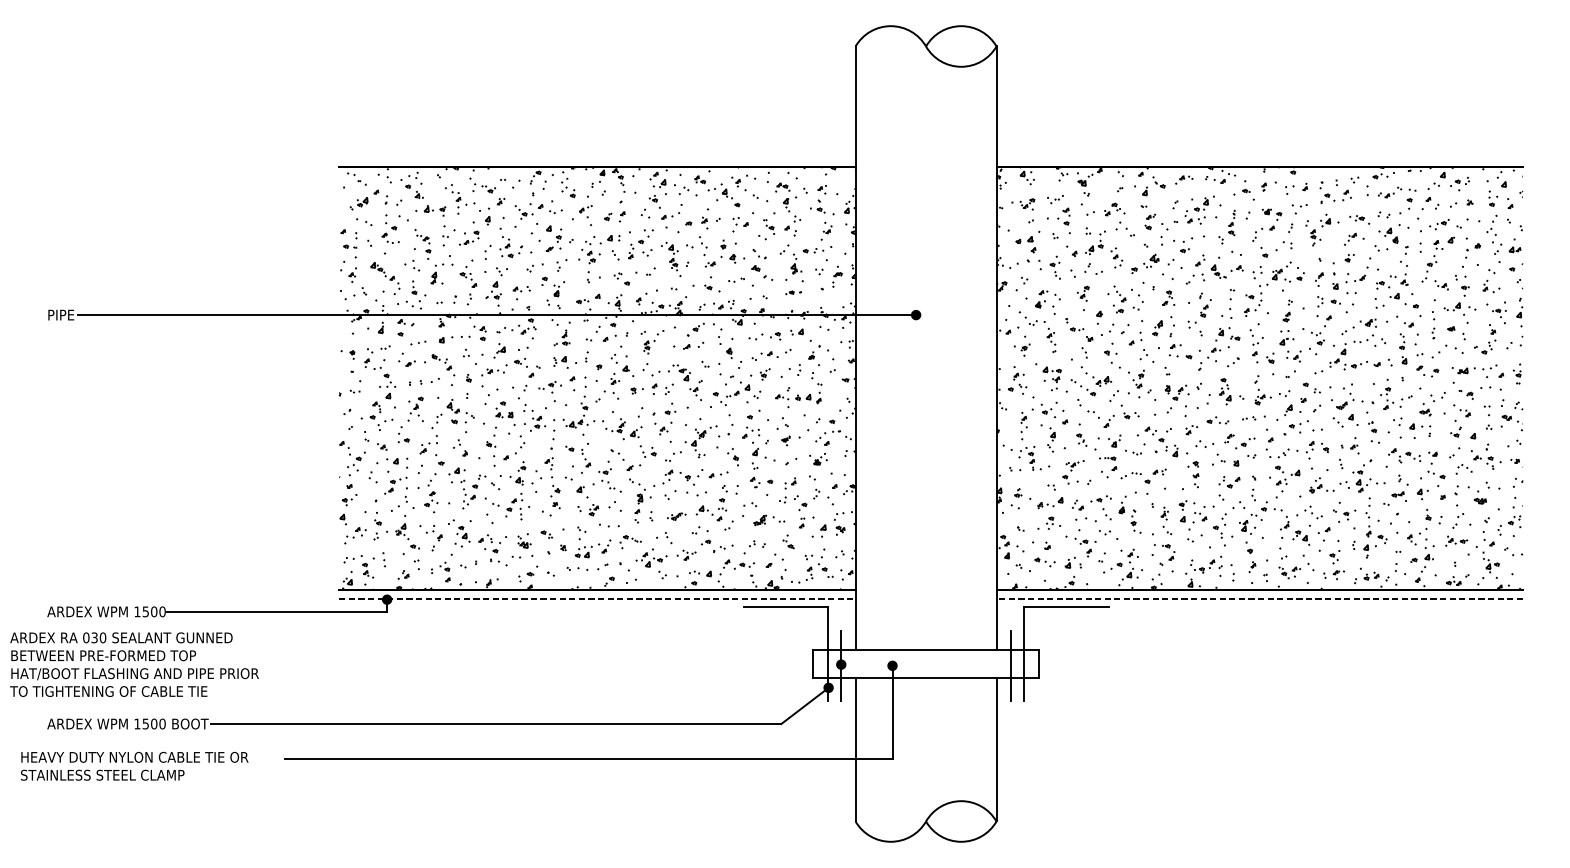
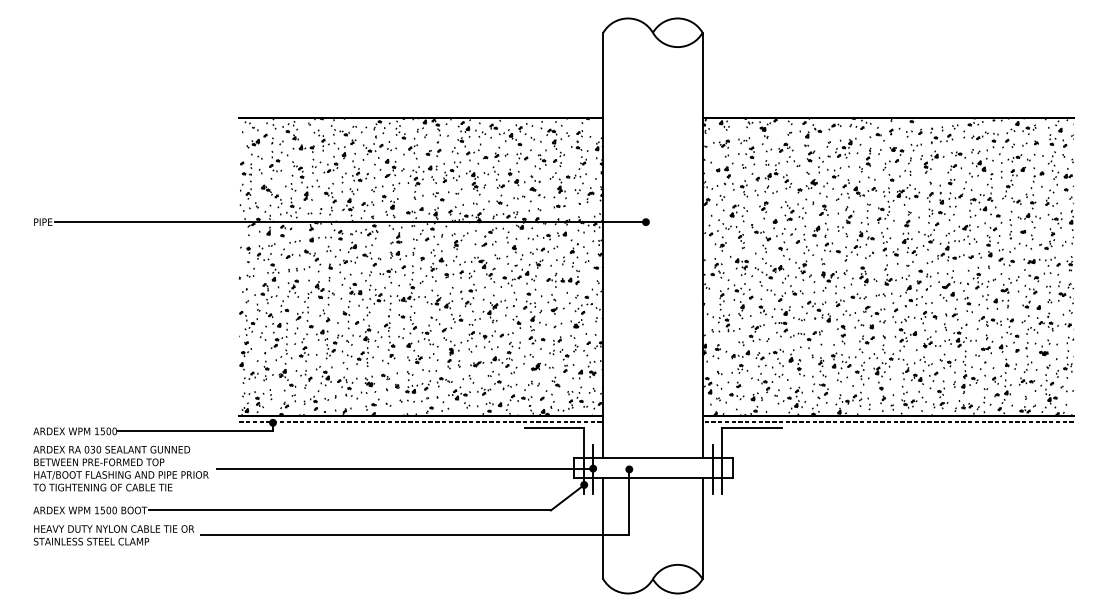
text: (134, 664) -> (120, 468), moved
line: (574, 664) -> (405, 468), added
text: (134, 765) -> (113, 534), moved

